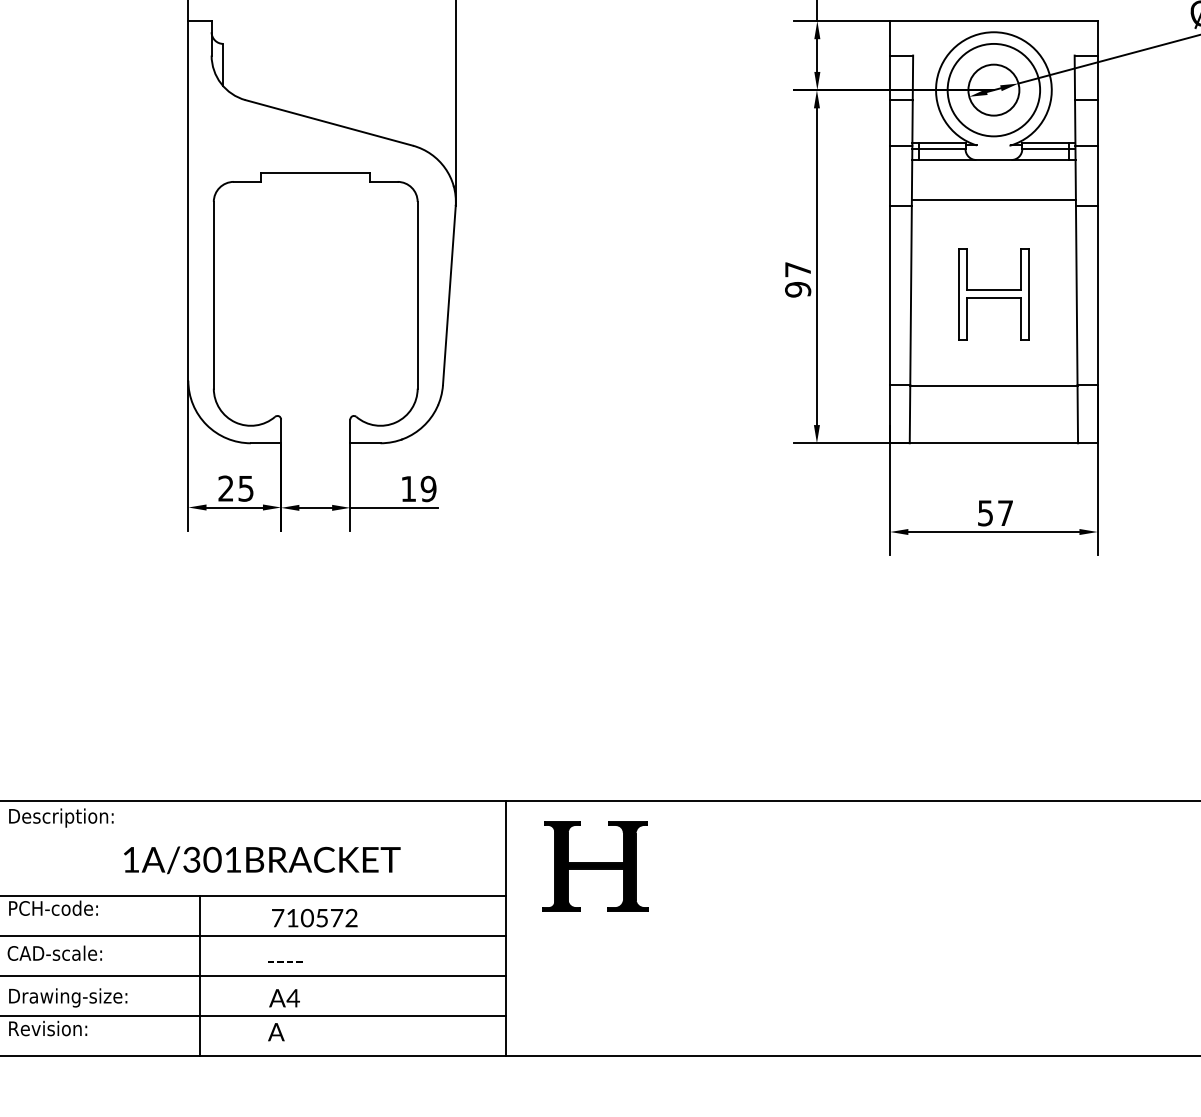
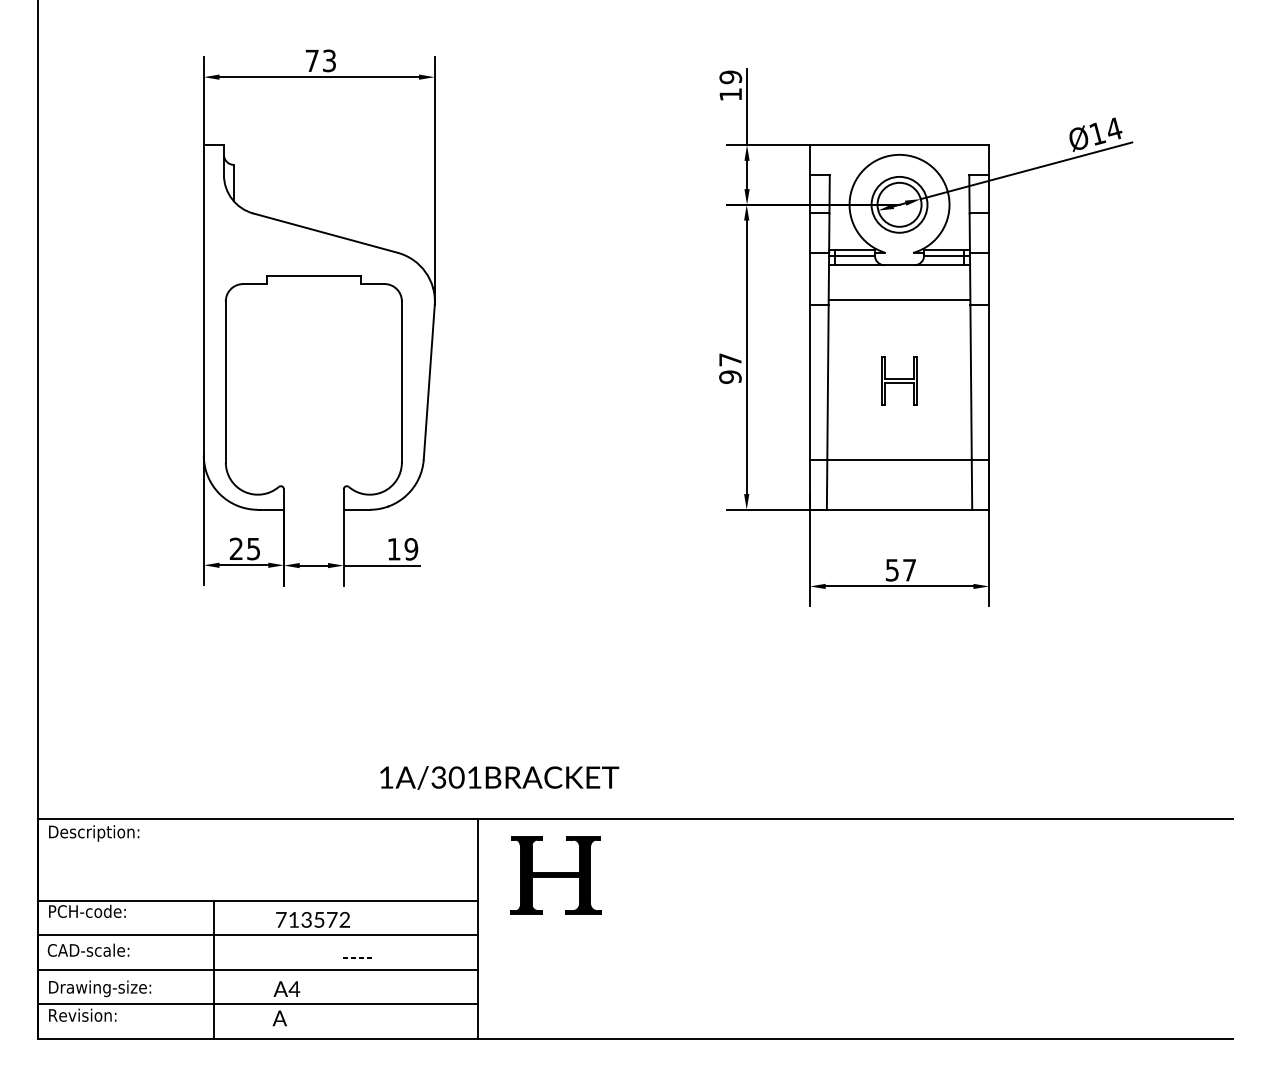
circle: (993, 89) -> (899, 204), size x0.7
part: (993, 293) -> (899, 380), size x0.6
text: (262, 859) -> (499, 777), moved
text: (307, 917) -> (306, 919), 710572 -> 713572
text: (285, 961) -> (357, 957), moved

